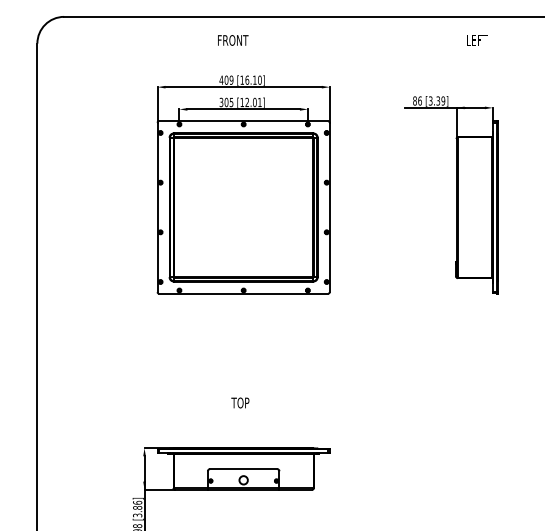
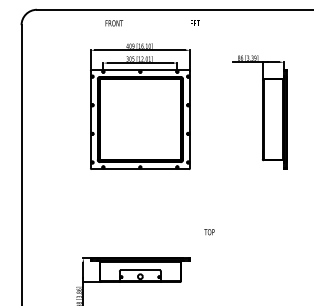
text: (479, 38) -> (195, 22), moved
text: (233, 40) -> (114, 23), moved
text: (240, 403) -> (209, 232), moved

